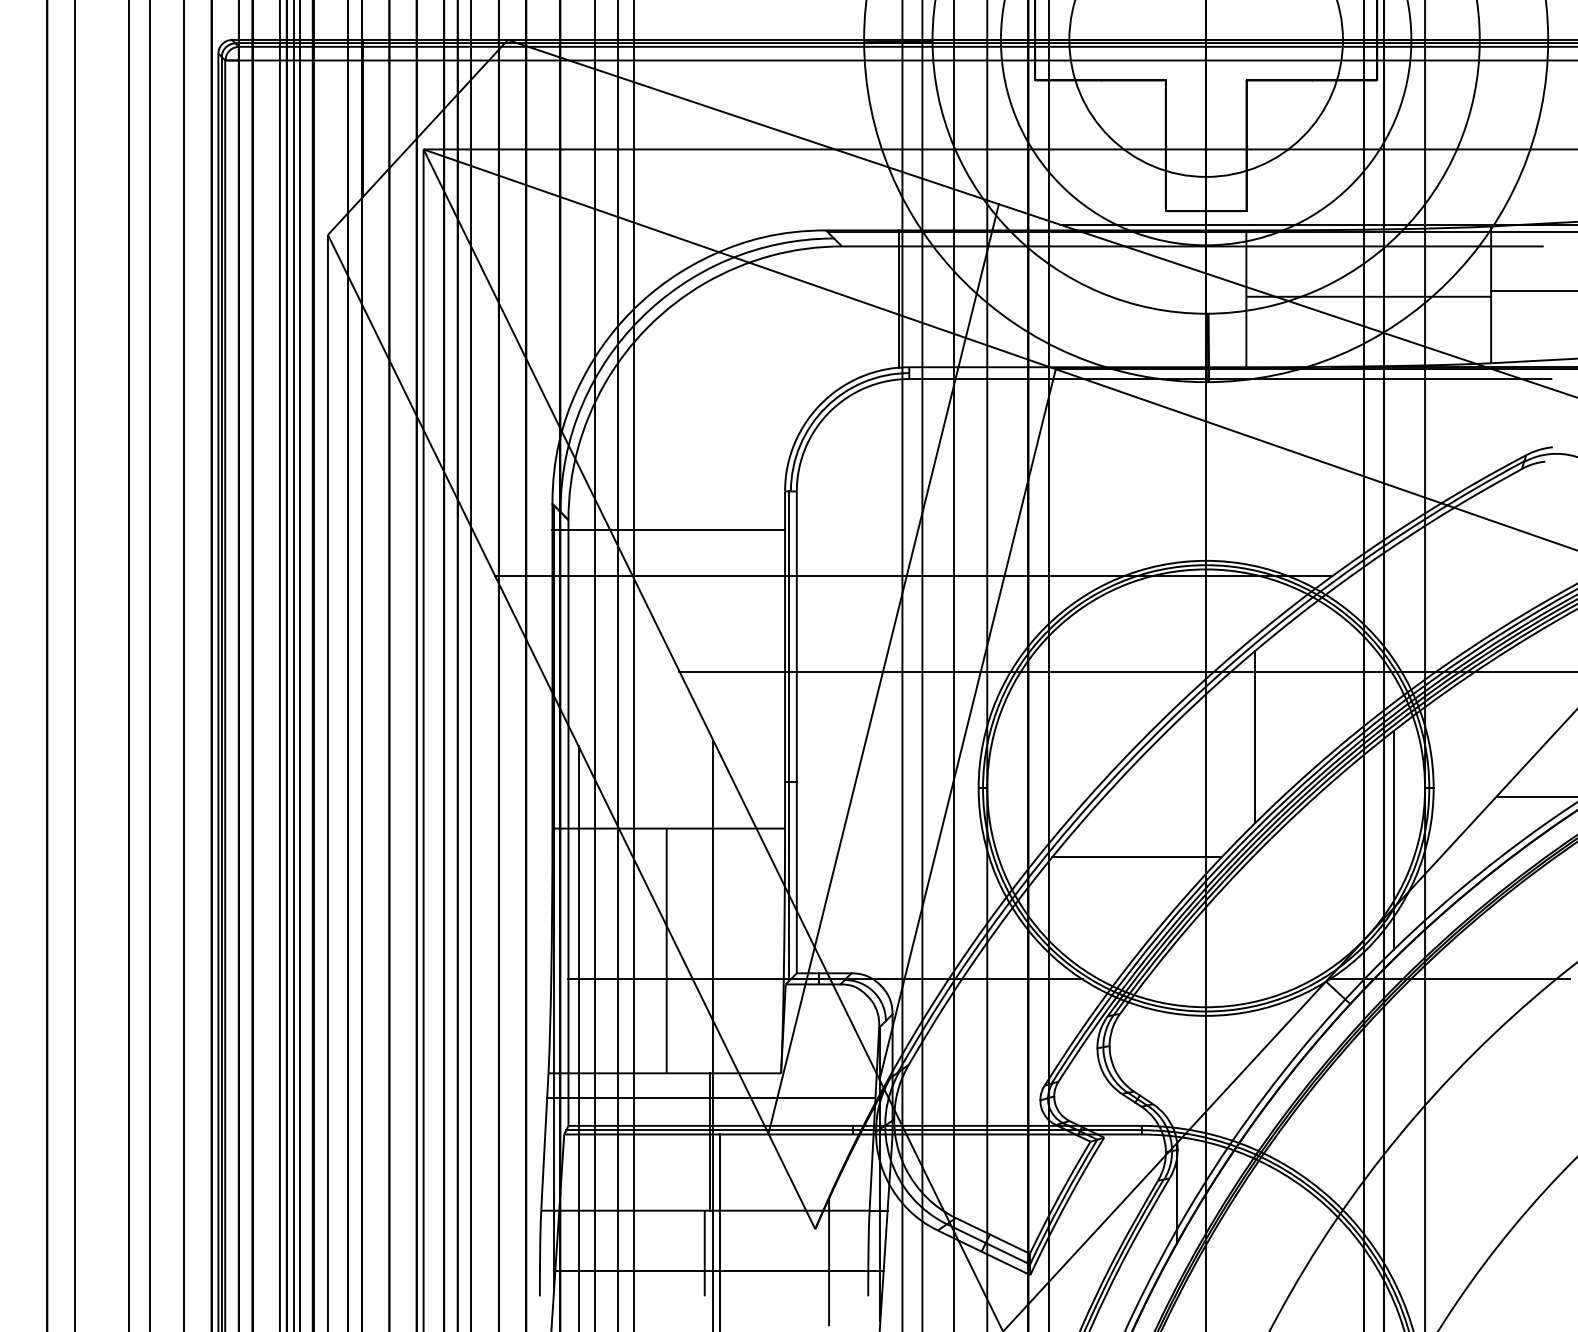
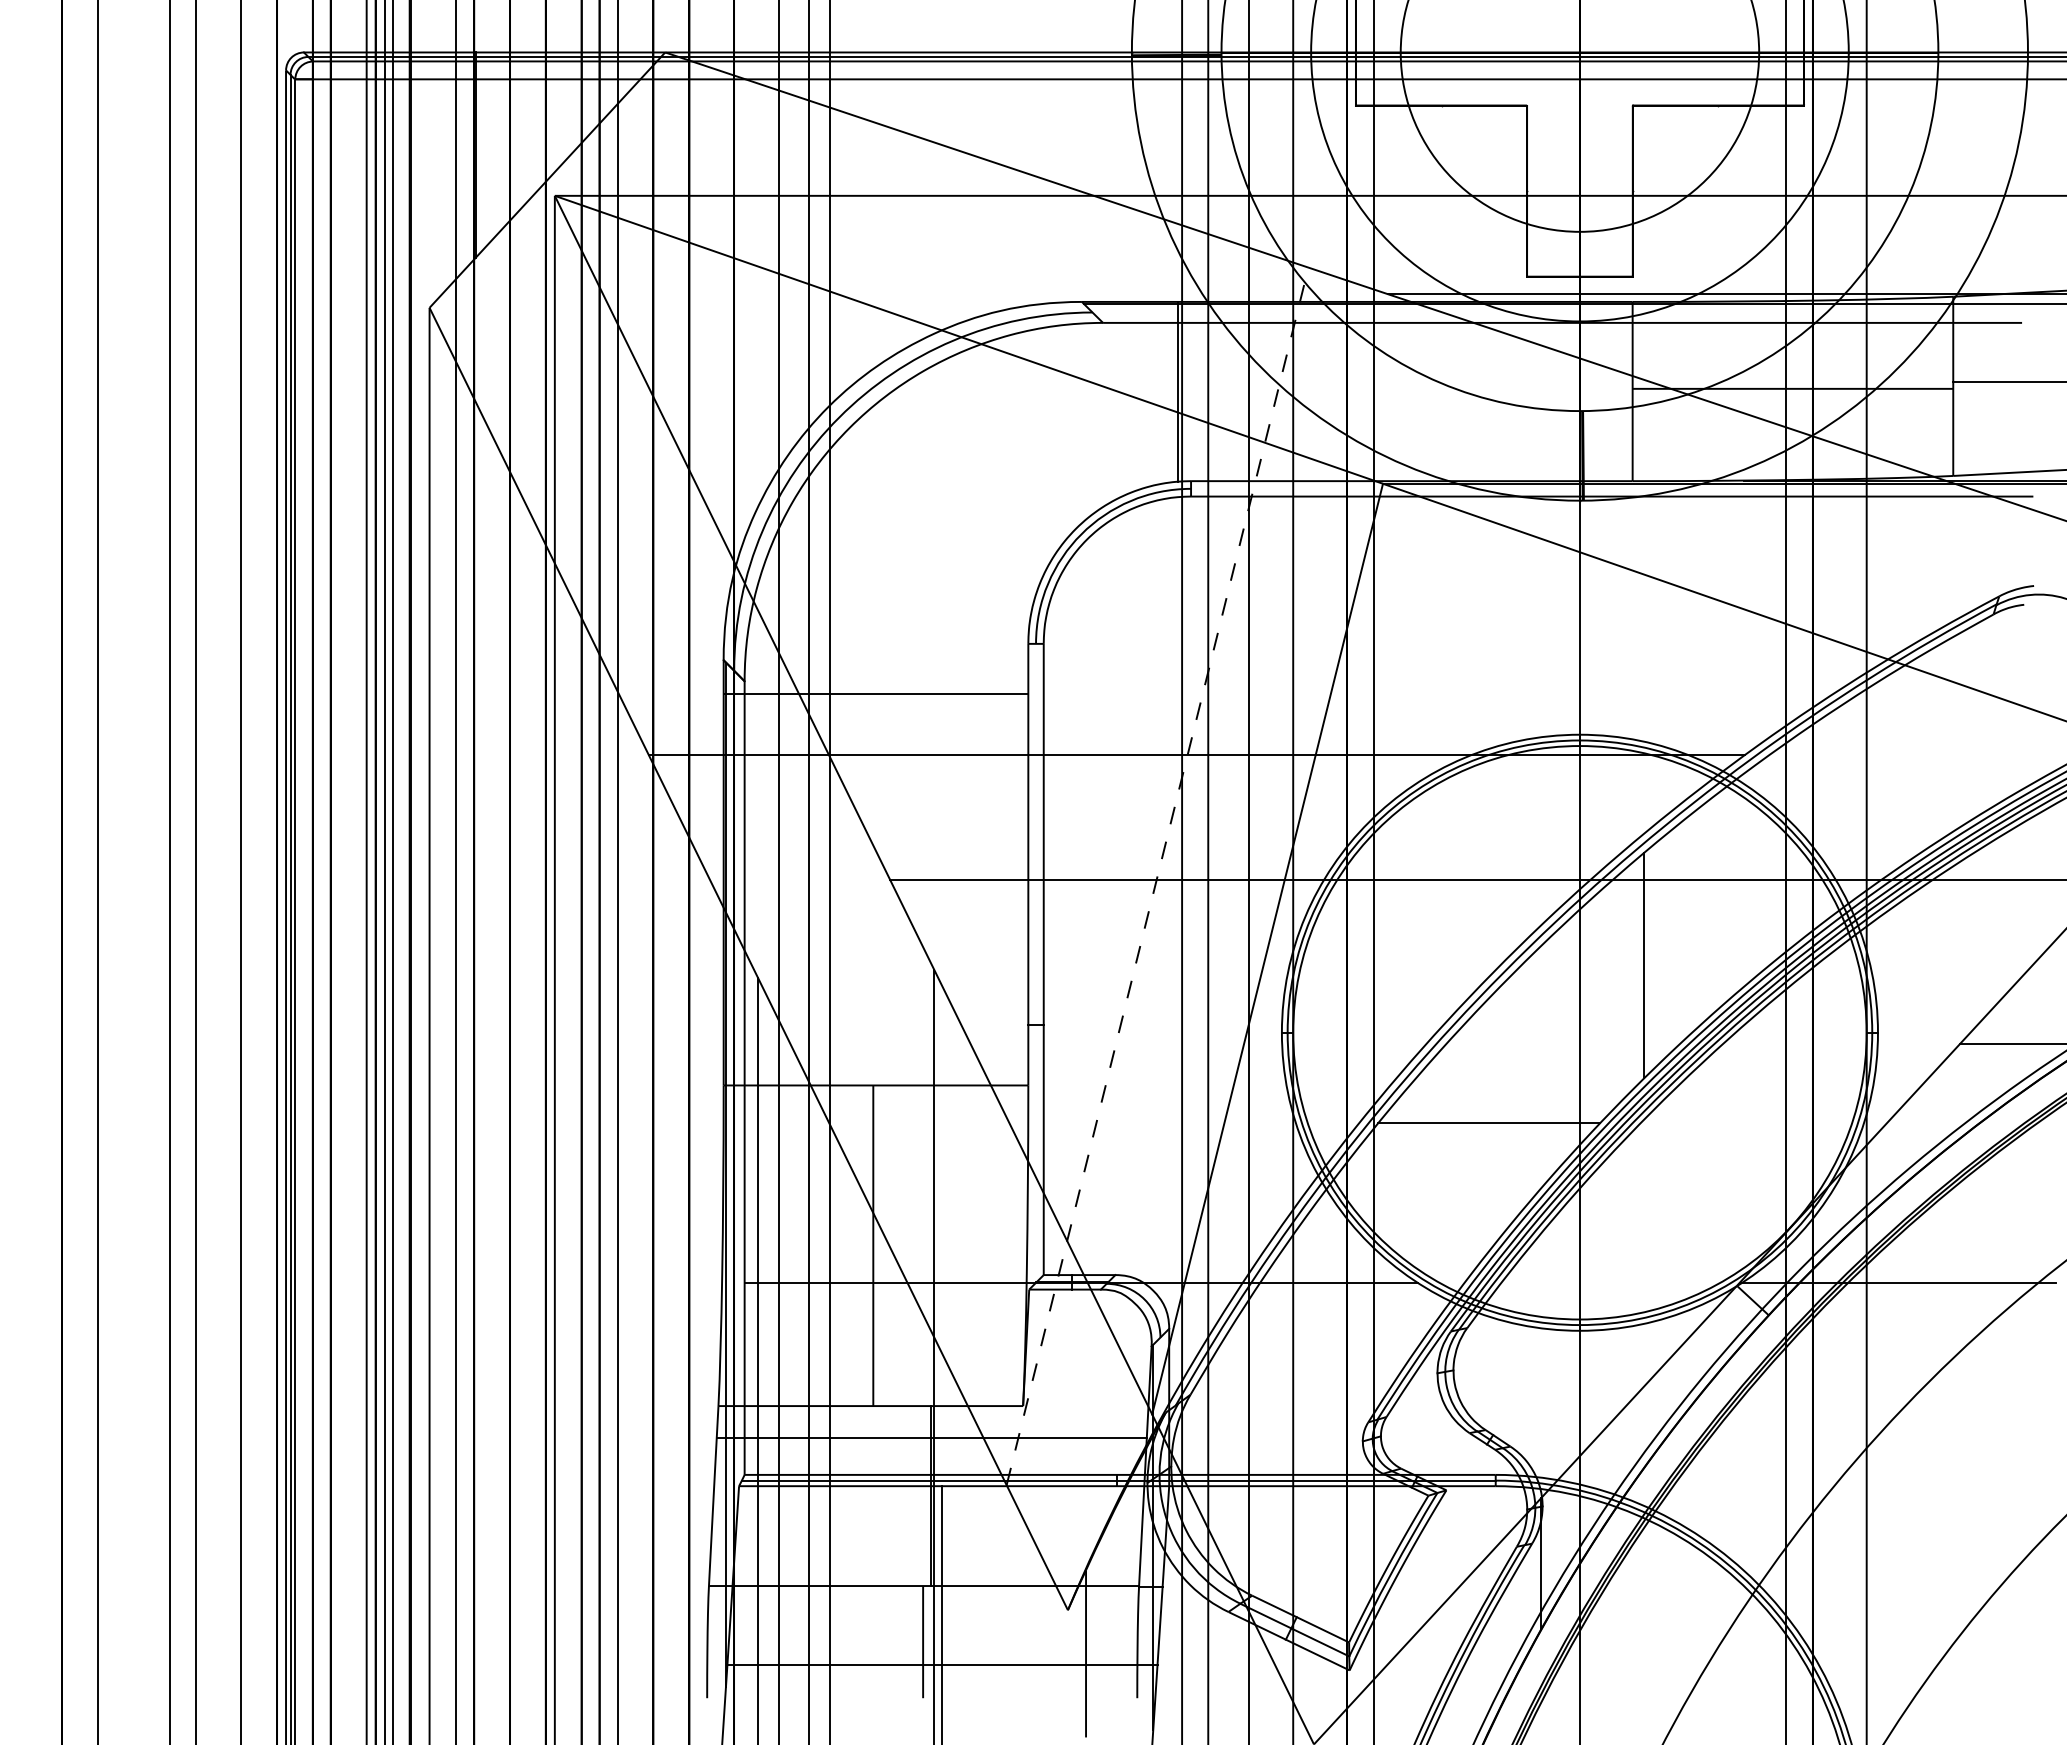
line: (883, 669) -> (1157, 876), solid -> dashed
line: (789, 736) -> (1033, 964), removed
line: (1393, 840) -> (1825, 1100), removed

